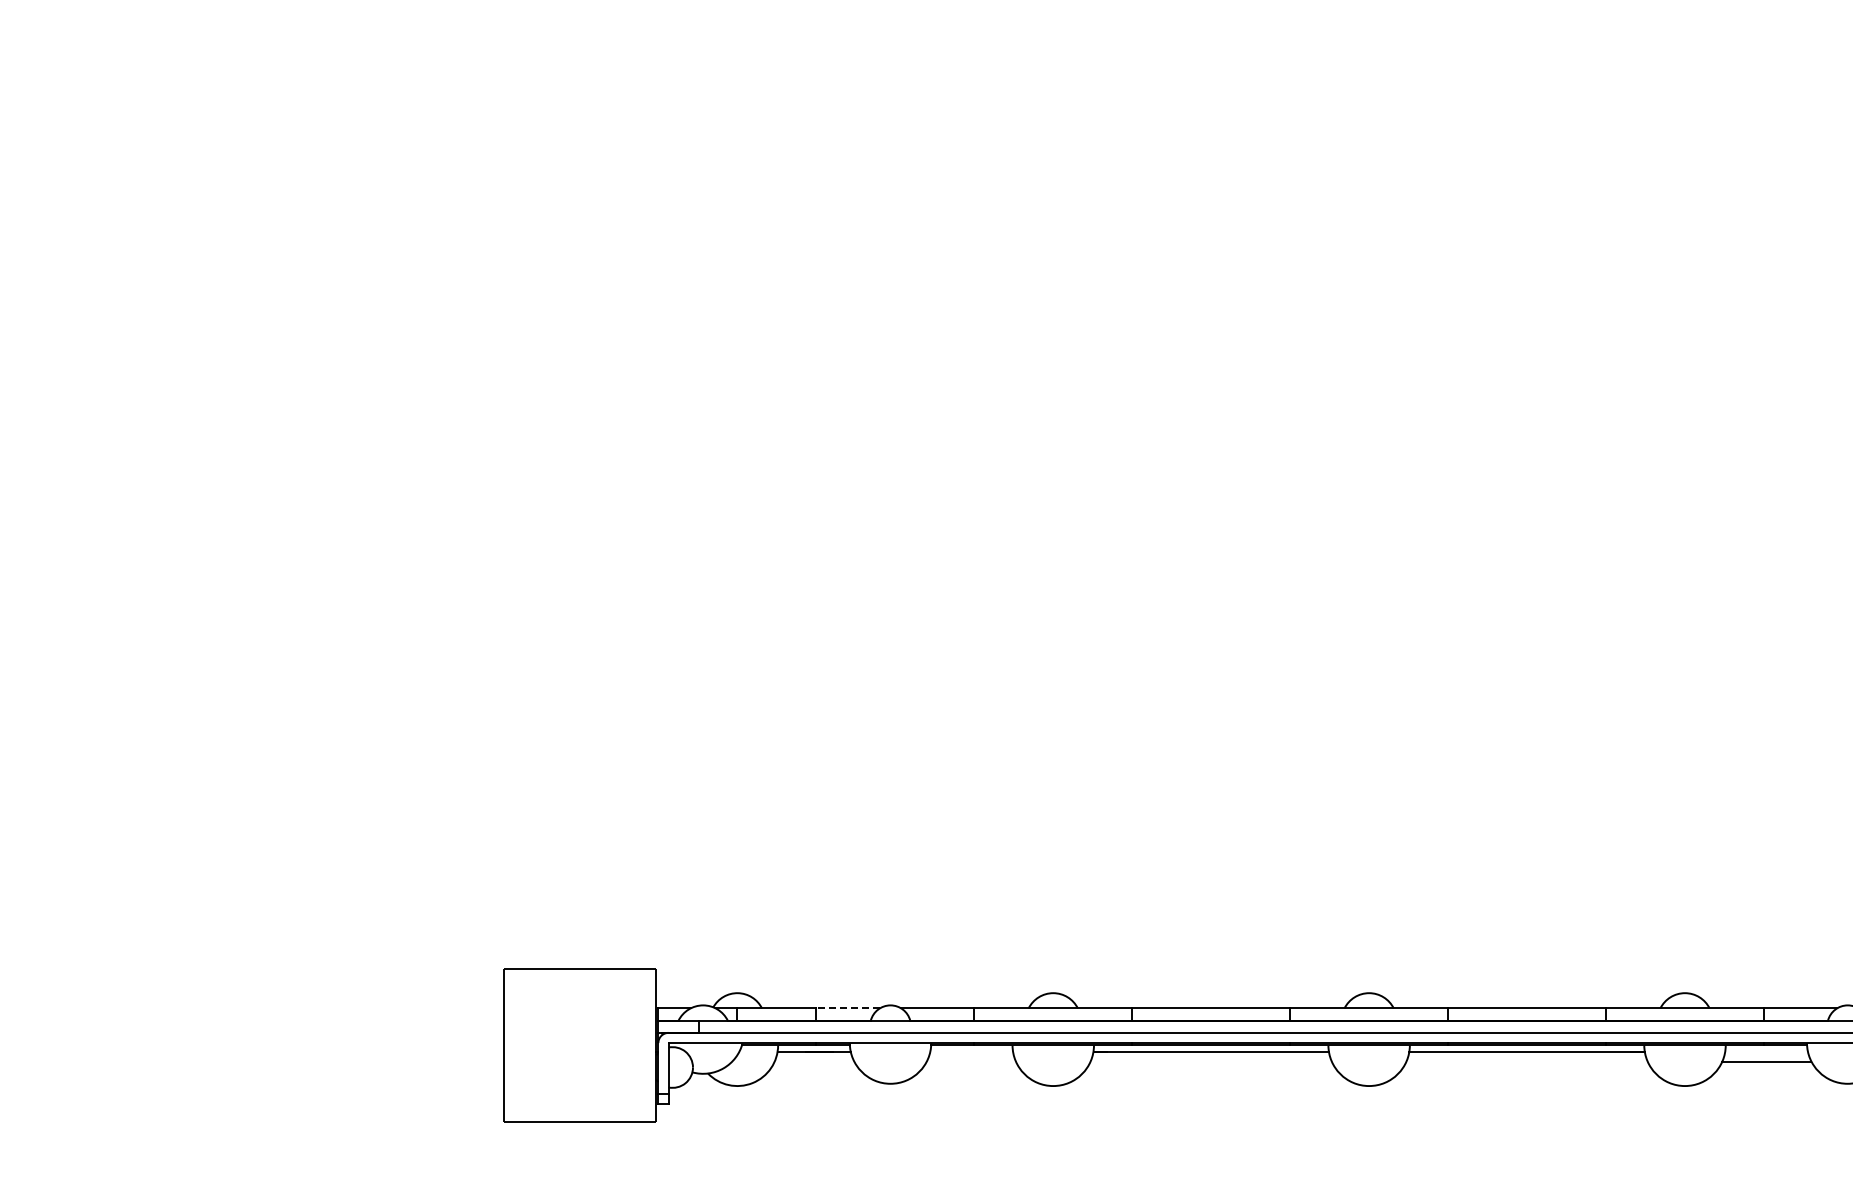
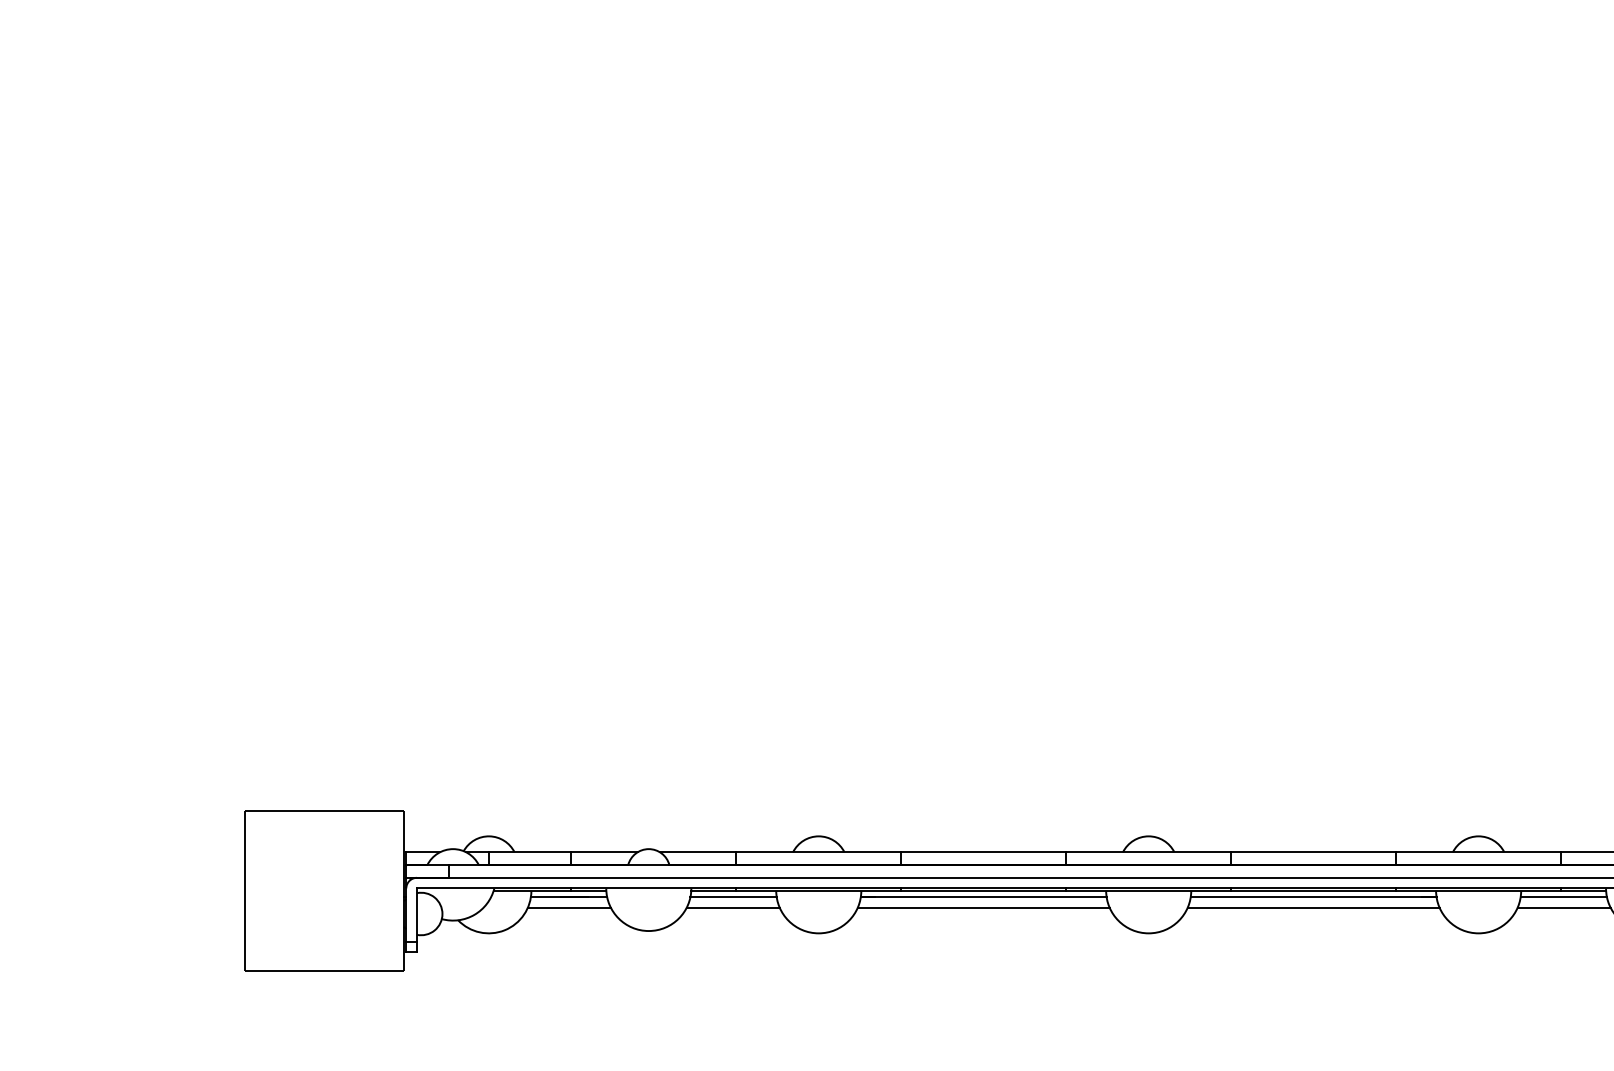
line: (848, 1008) -> (604, 852), dashed -> solid
line: (971, 1051) -> (733, 897), added
line: (1766, 1051) -> (1563, 897), added
line: (814, 1061) -> (569, 907), added
line: (971, 1061) -> (733, 907), added
line: (1210, 1061) -> (982, 907), added
line: (1526, 1061) -> (1313, 907), added

